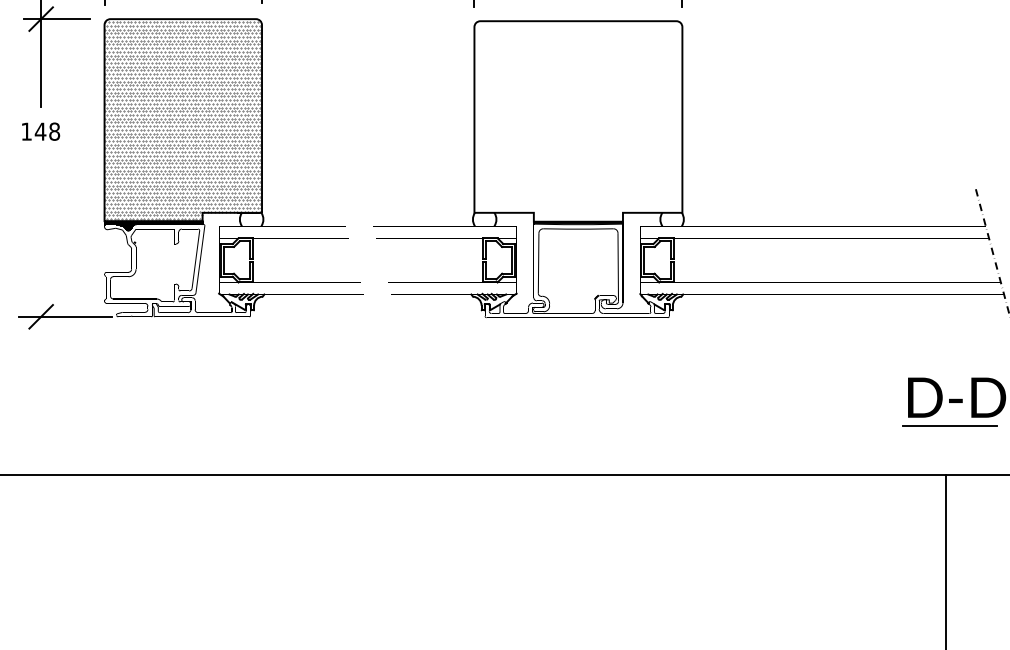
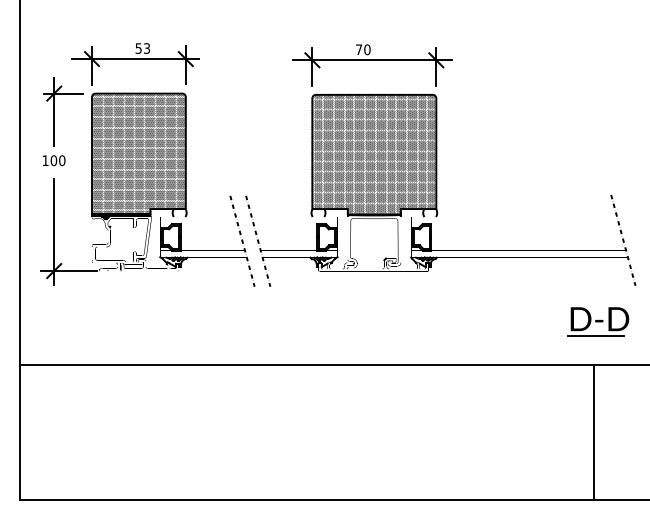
hatch: (576, 121) -> (373, 154), added
text: (46, 131) -> (57, 160), 148 -> 100
line: (41, 252) -> (54, 232), added
line: (357, 265) -> (242, 240), added
line: (383, 265) -> (258, 240), added

